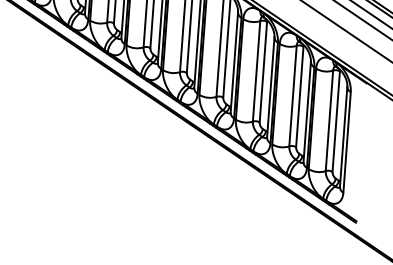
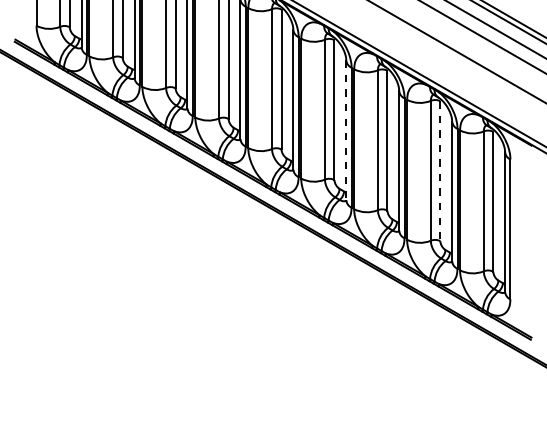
line: (234, 62) -> (346, 130), solid -> dashed
line: (299, 97) -> (440, 171), solid -> dashed

